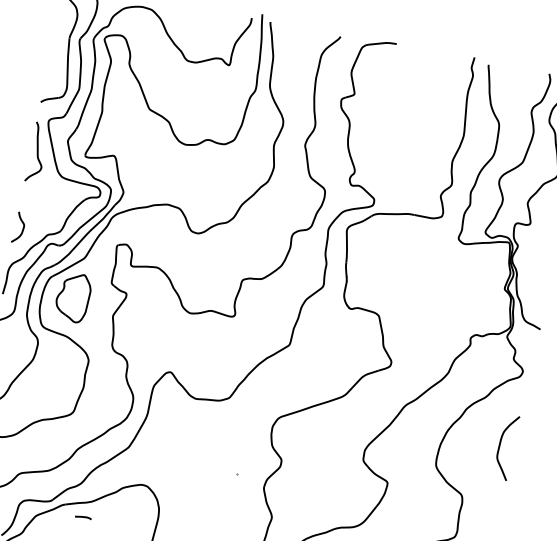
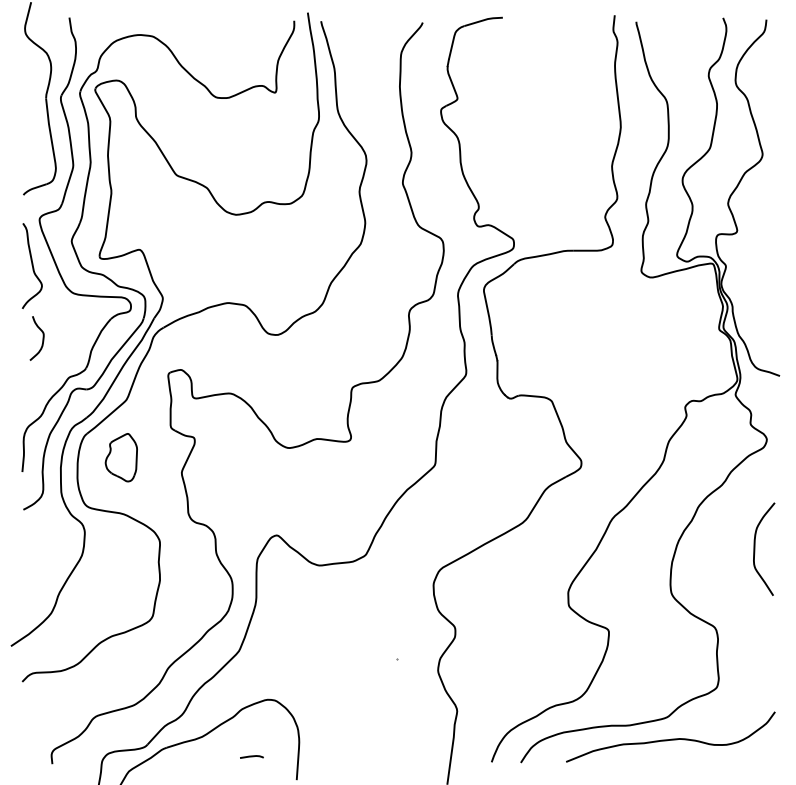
curve: (22, 228) -> (42, 338), moved
part: (73, 297) -> (121, 457), size x0.7
curve: (83, 517) -> (251, 756), moved

